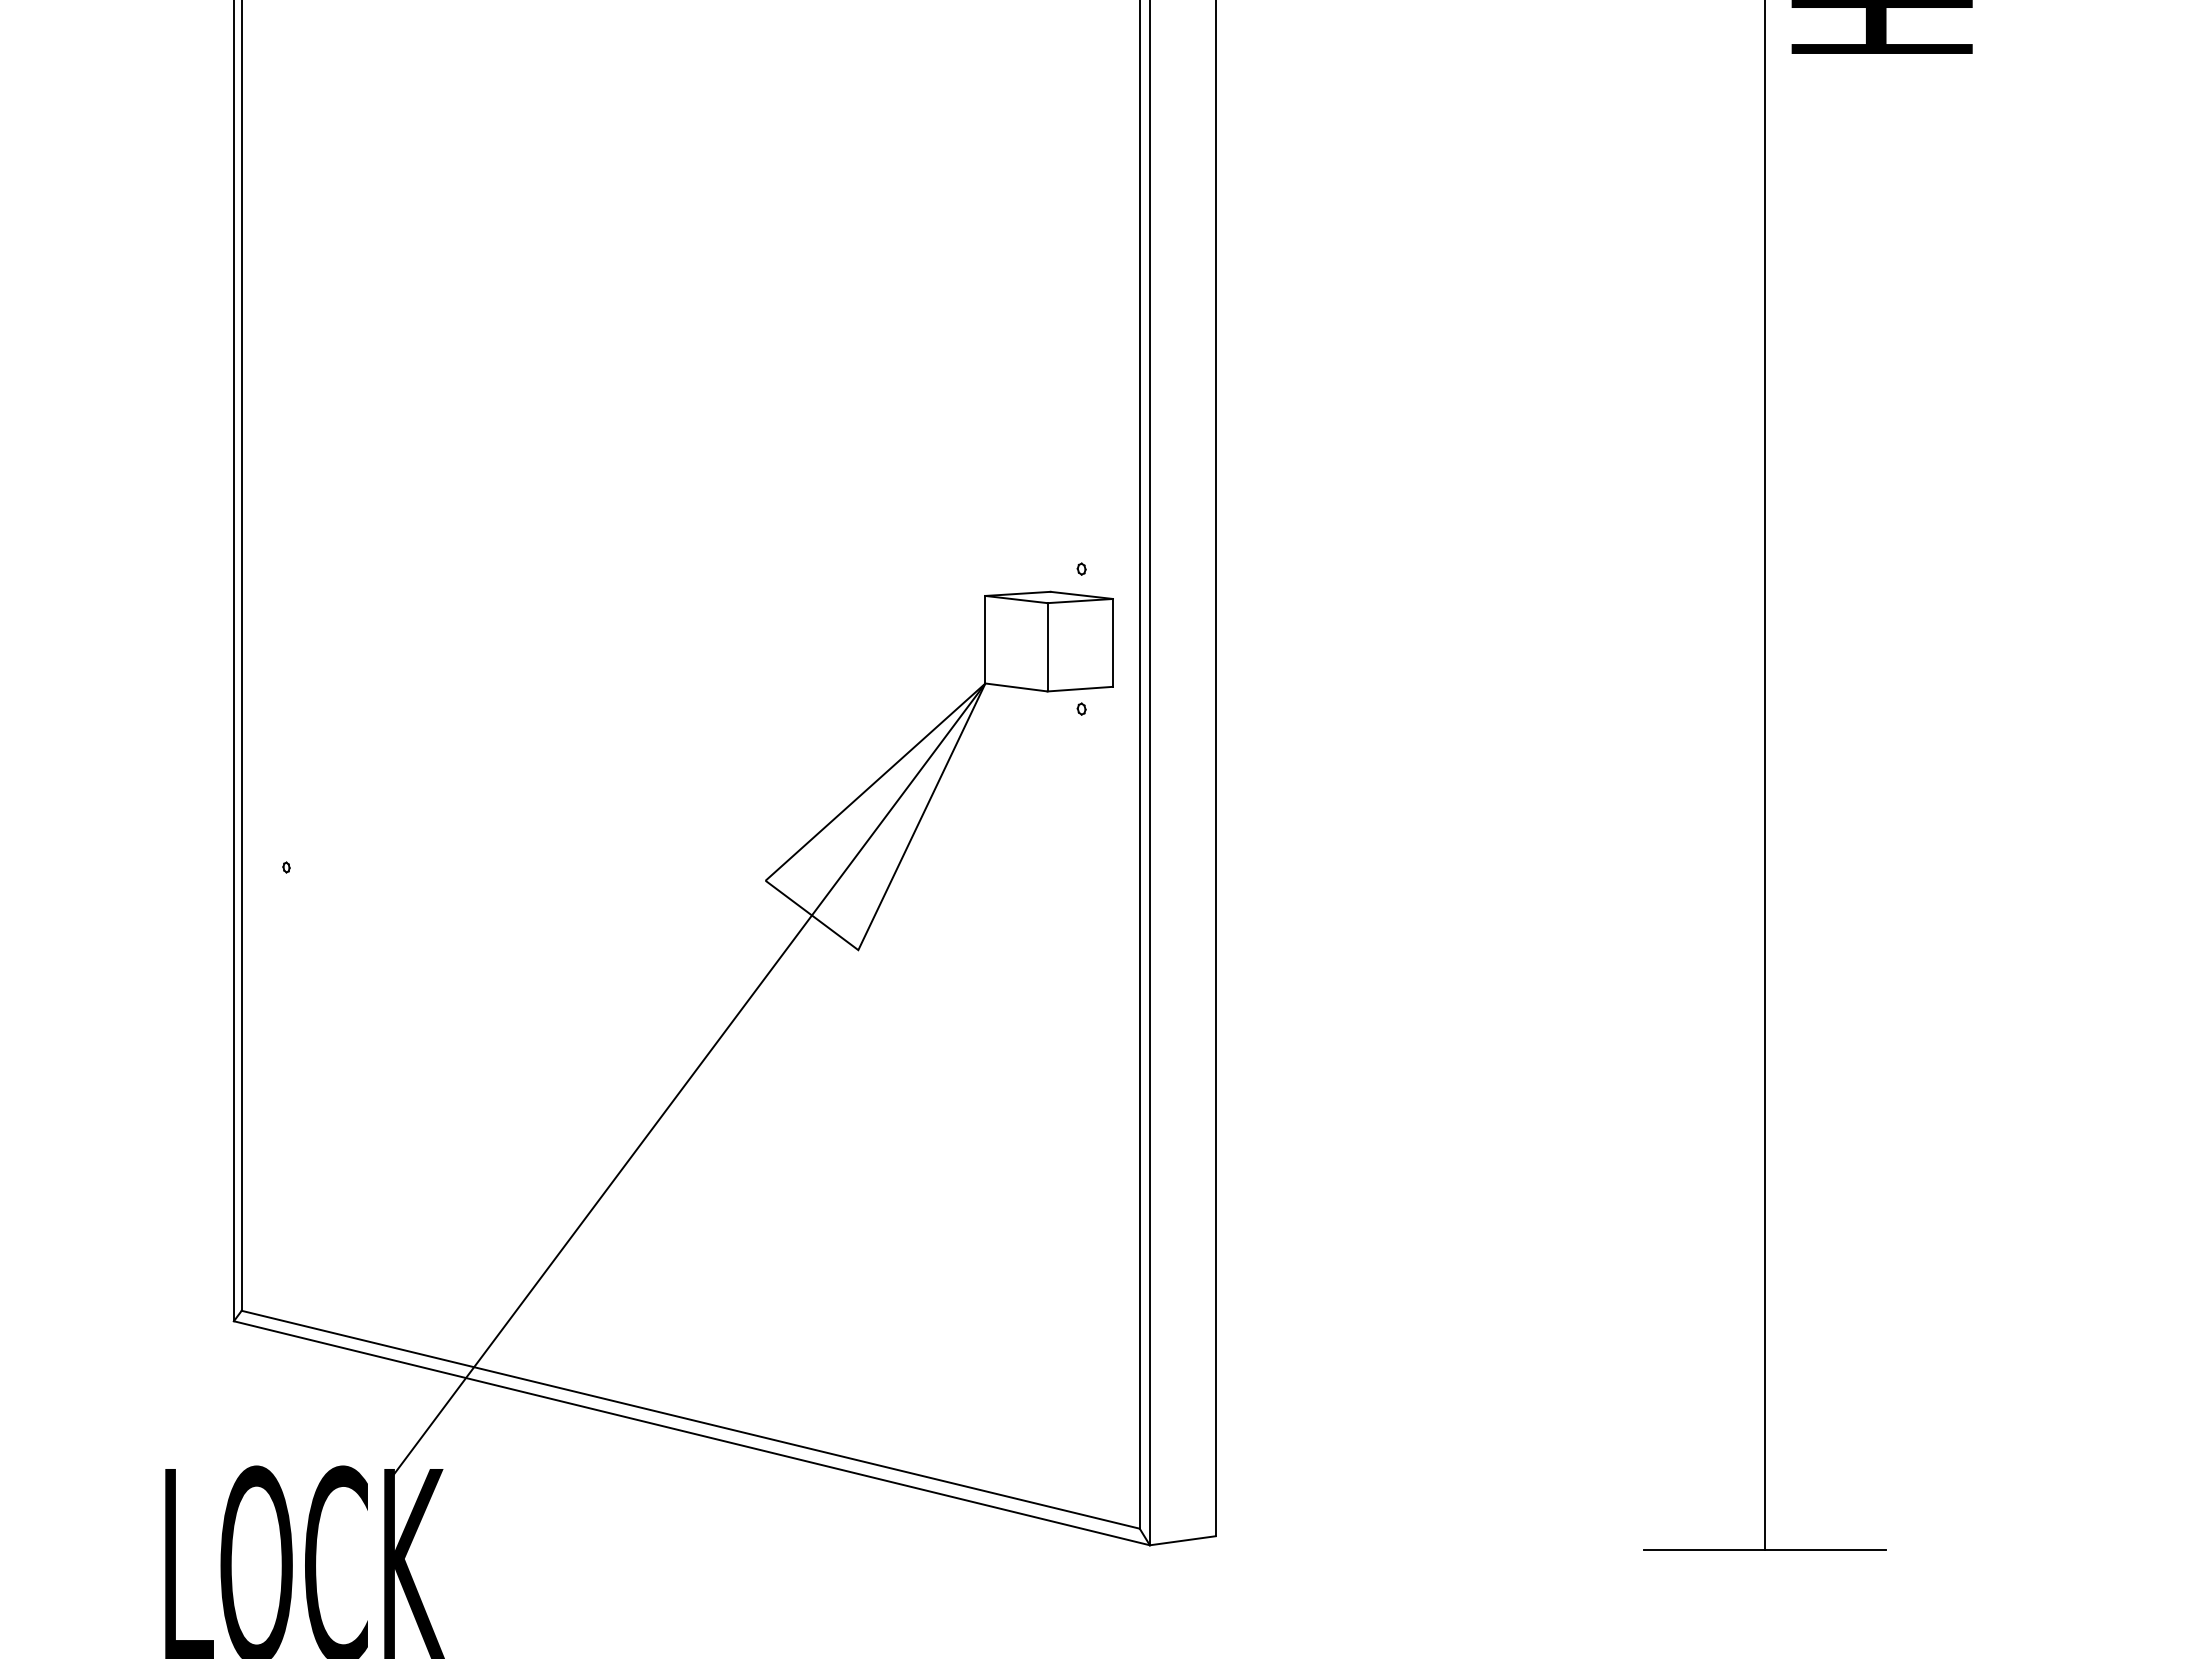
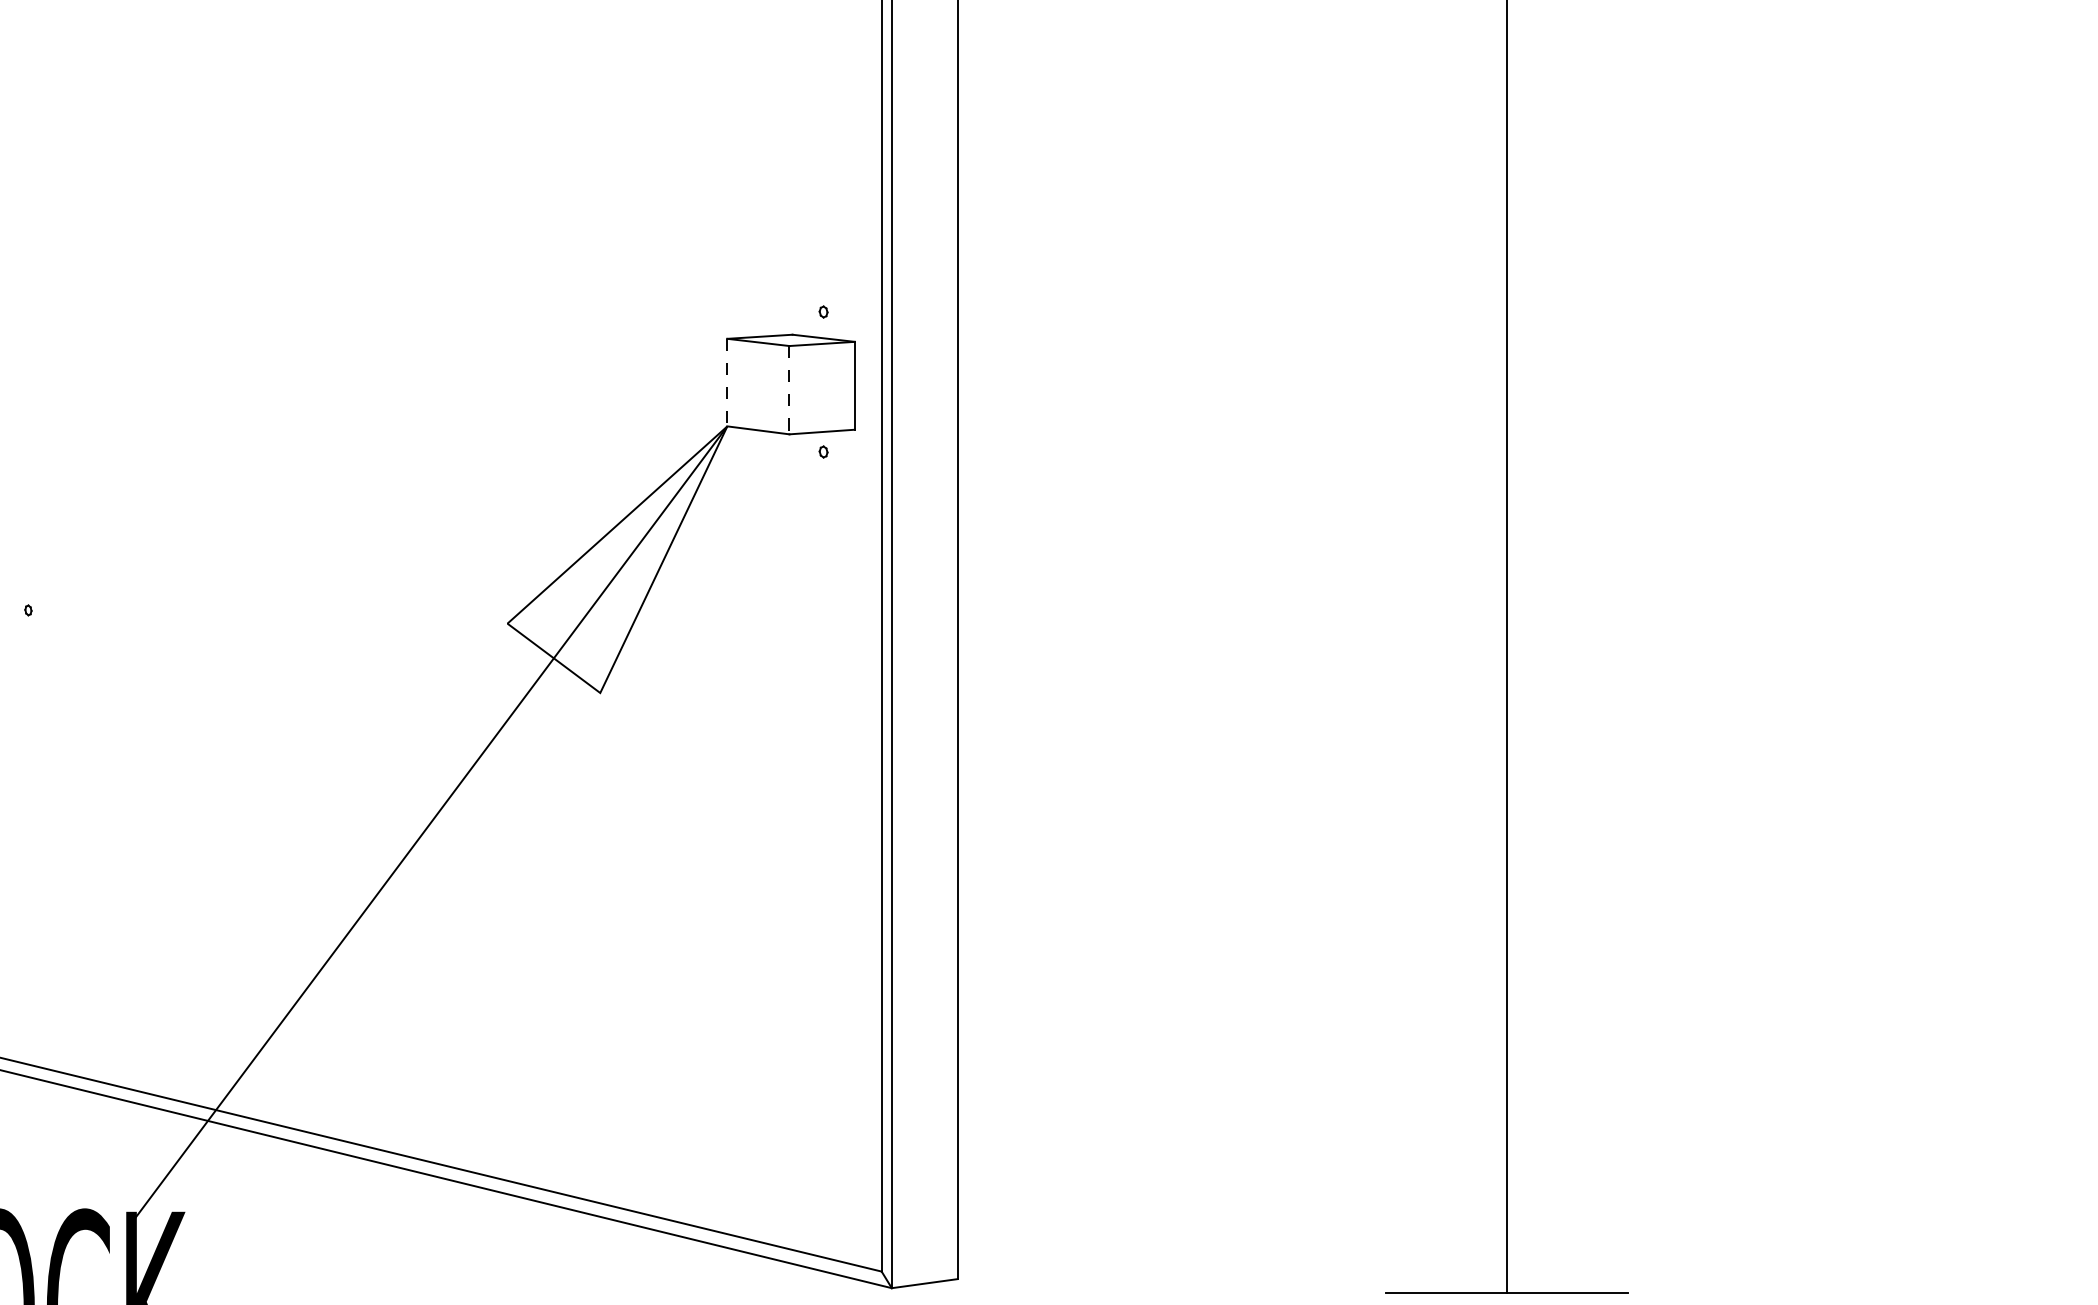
line: (985, 639) -> (727, 382), solid -> dashed
line: (1047, 647) -> (789, 390), solid -> dashed

